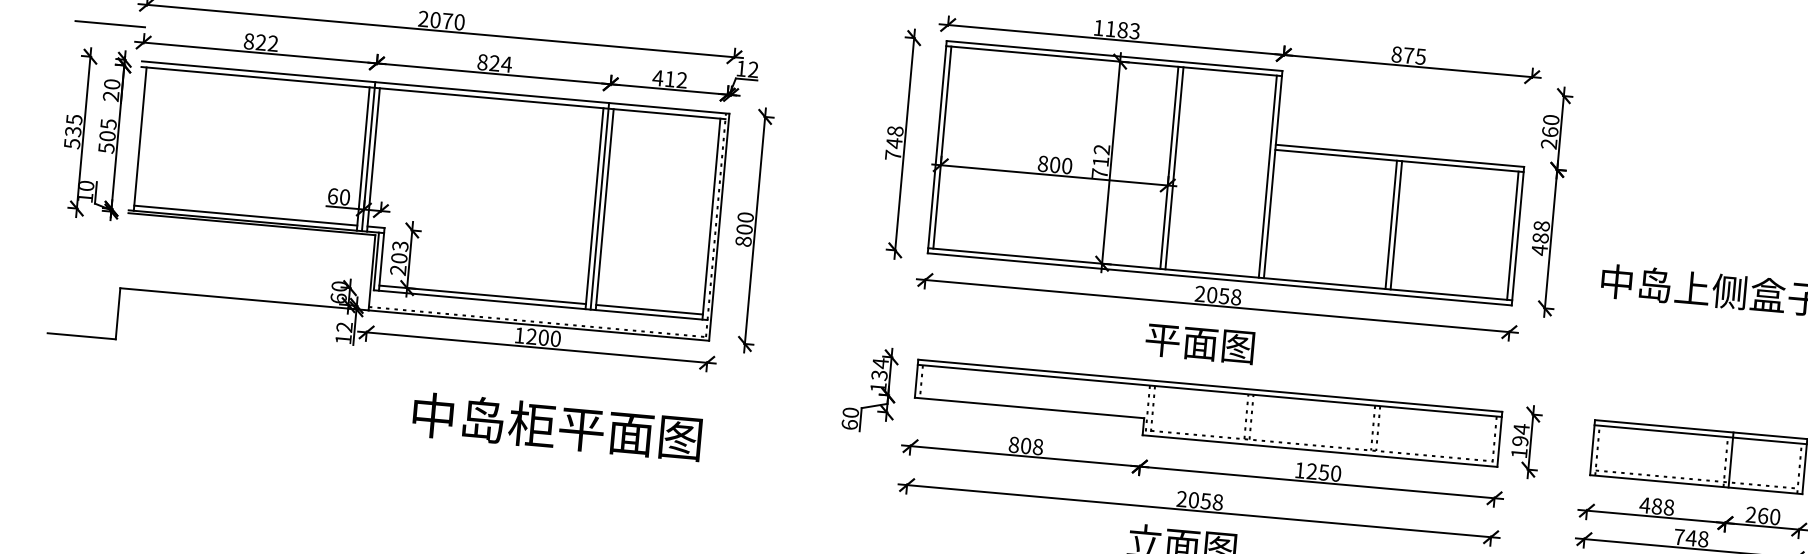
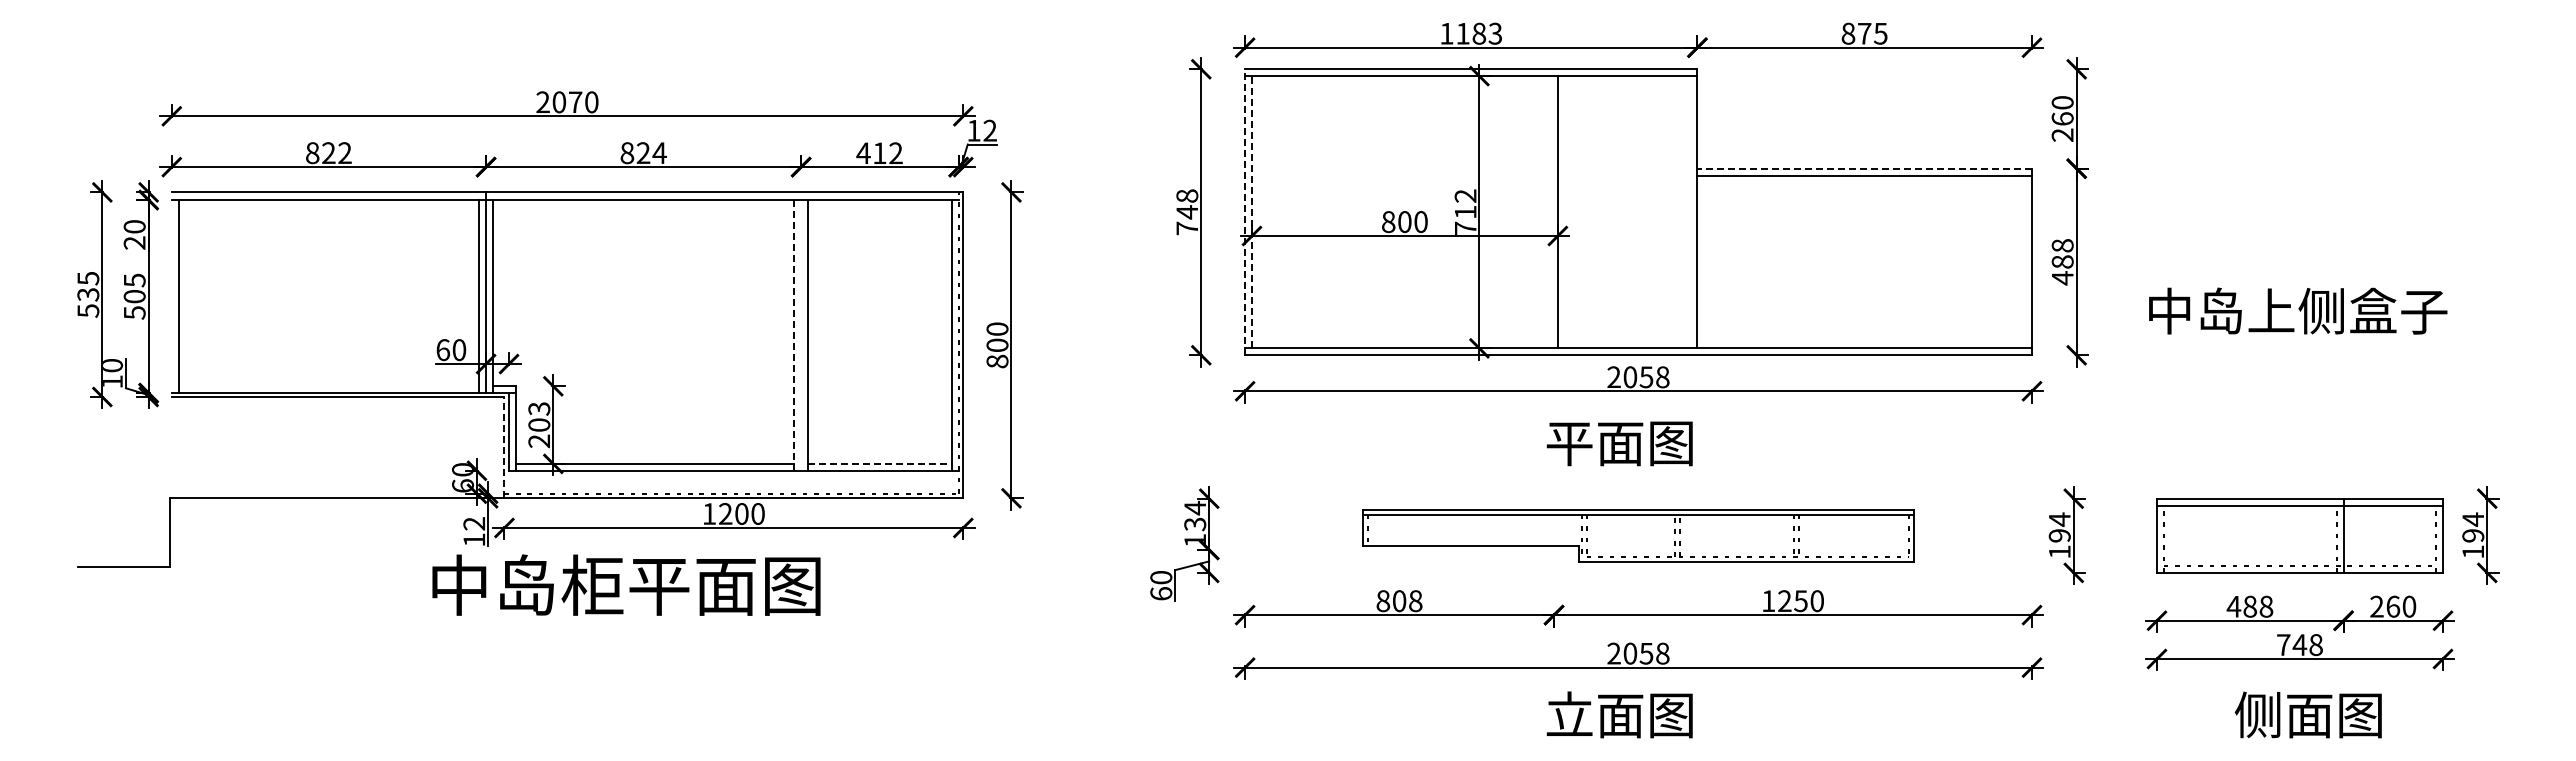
line: (109, 24) -> (124, 146), removed
line: (937, 146) -> (1245, 211), solid -> dashed
line: (942, 147) -> (1252, 211), solid -> dashed
line: (1399, 155) -> (1864, 168), solid -> dashed
line: (1174, 168) -> (1564, 212), removed
line: (1267, 176) -> (1690, 212), removed
line: (600, 206) -> (801, 331), removed
line: (594, 208) -> (794, 334), solid -> dashed
line: (245, 215) -> (328, 386), removed
line: (1391, 224) -> (1861, 261), removed
line: (1396, 224) -> (1868, 261), removed
line: (1513, 235) -> (2025, 261), removed
line: (372, 272) -> (504, 447), solid -> dashed
line: (649, 309) -> (879, 463), solid -> dashed
part: (1207, 413) -> (1638, 535), size x0.7
text: (557, 426) -> (626, 584), moved

